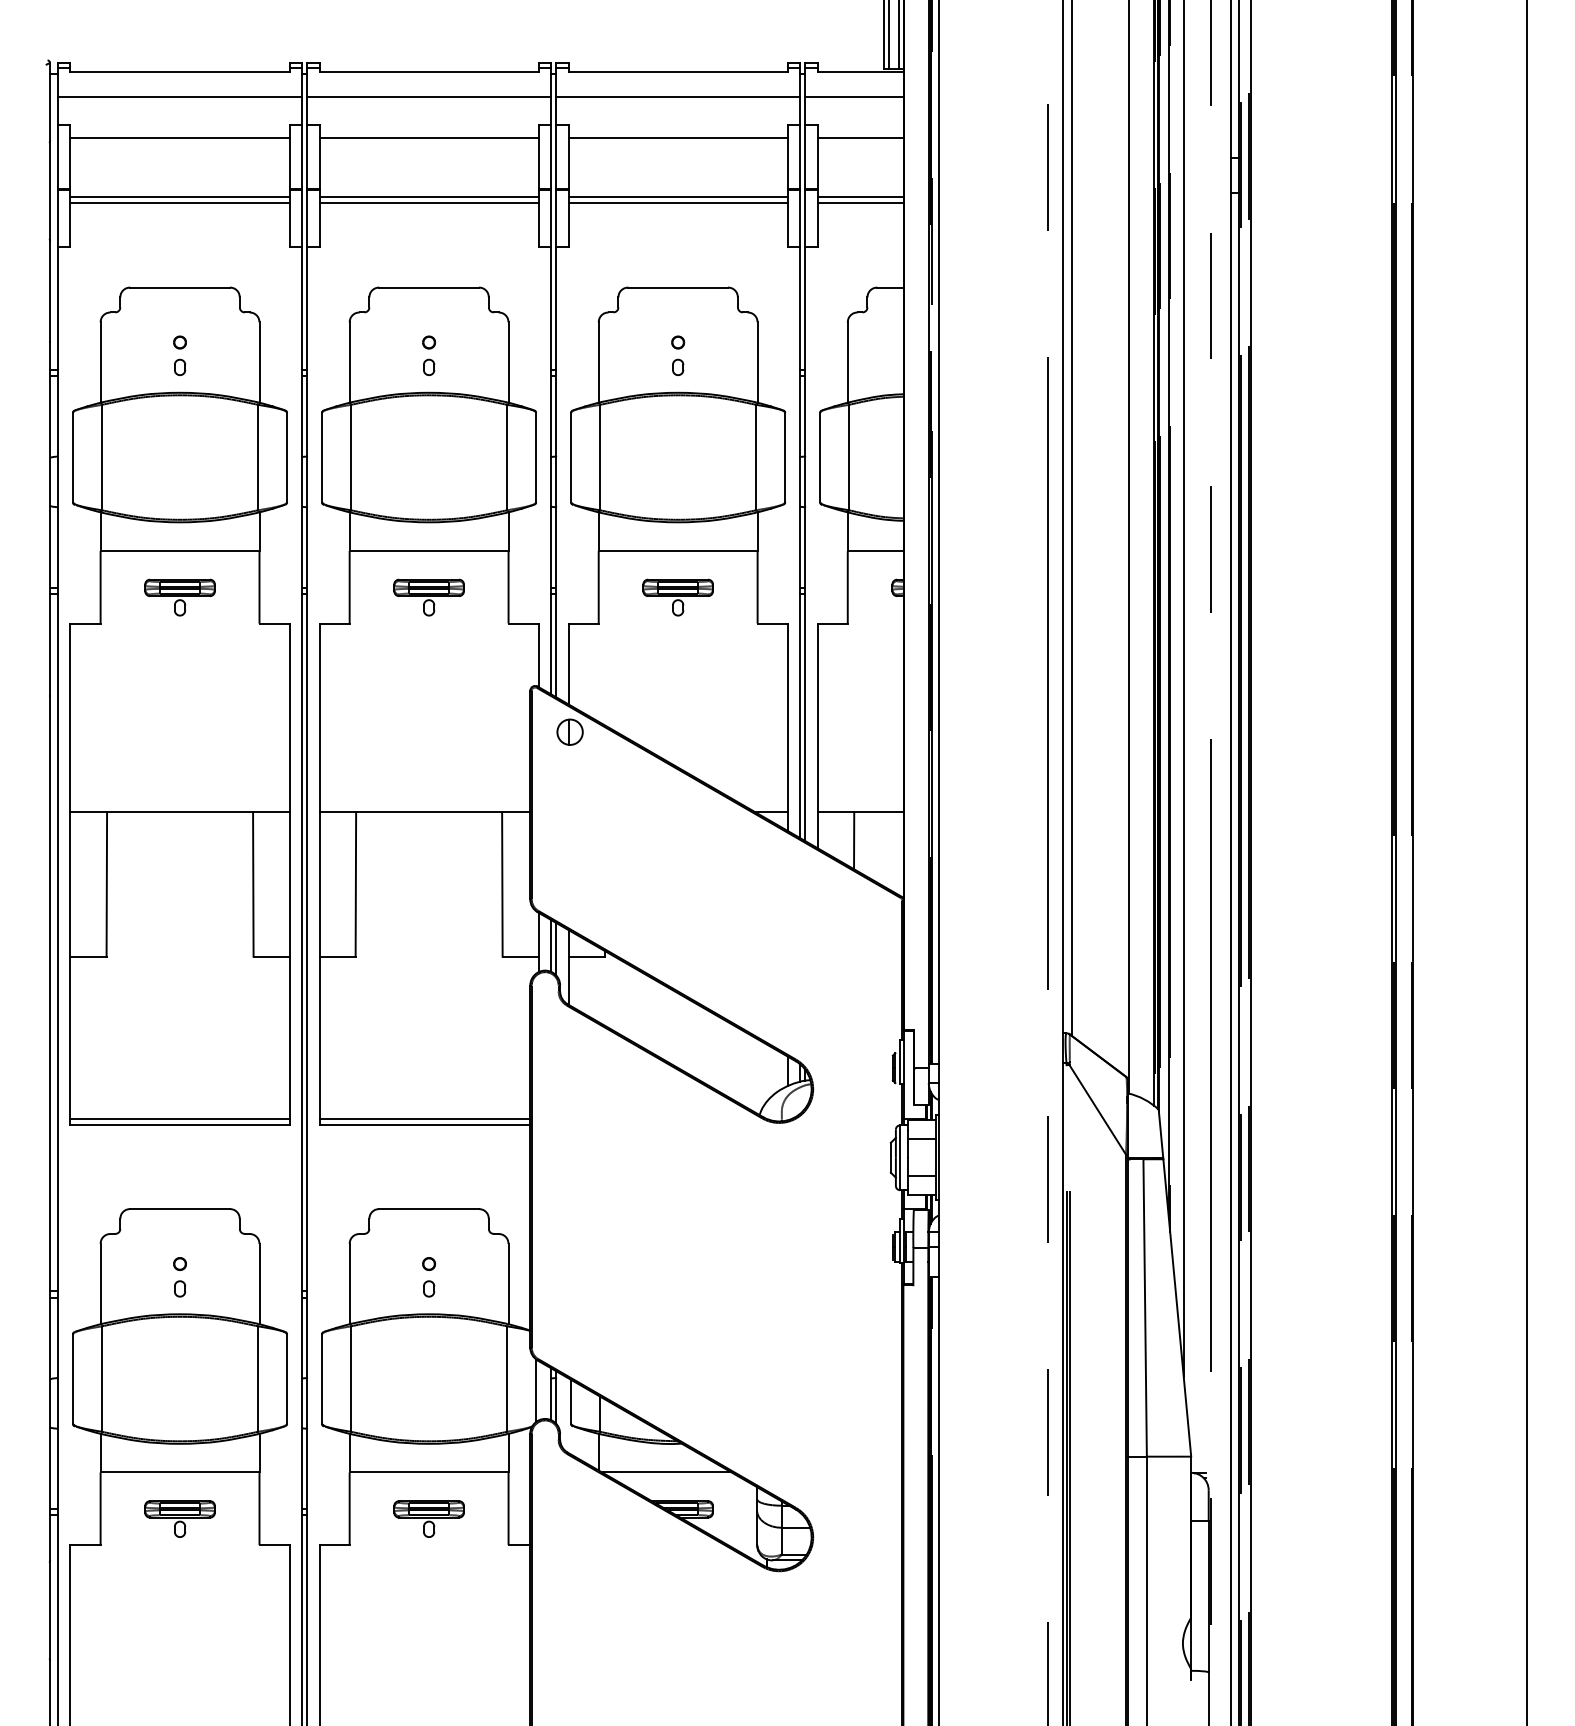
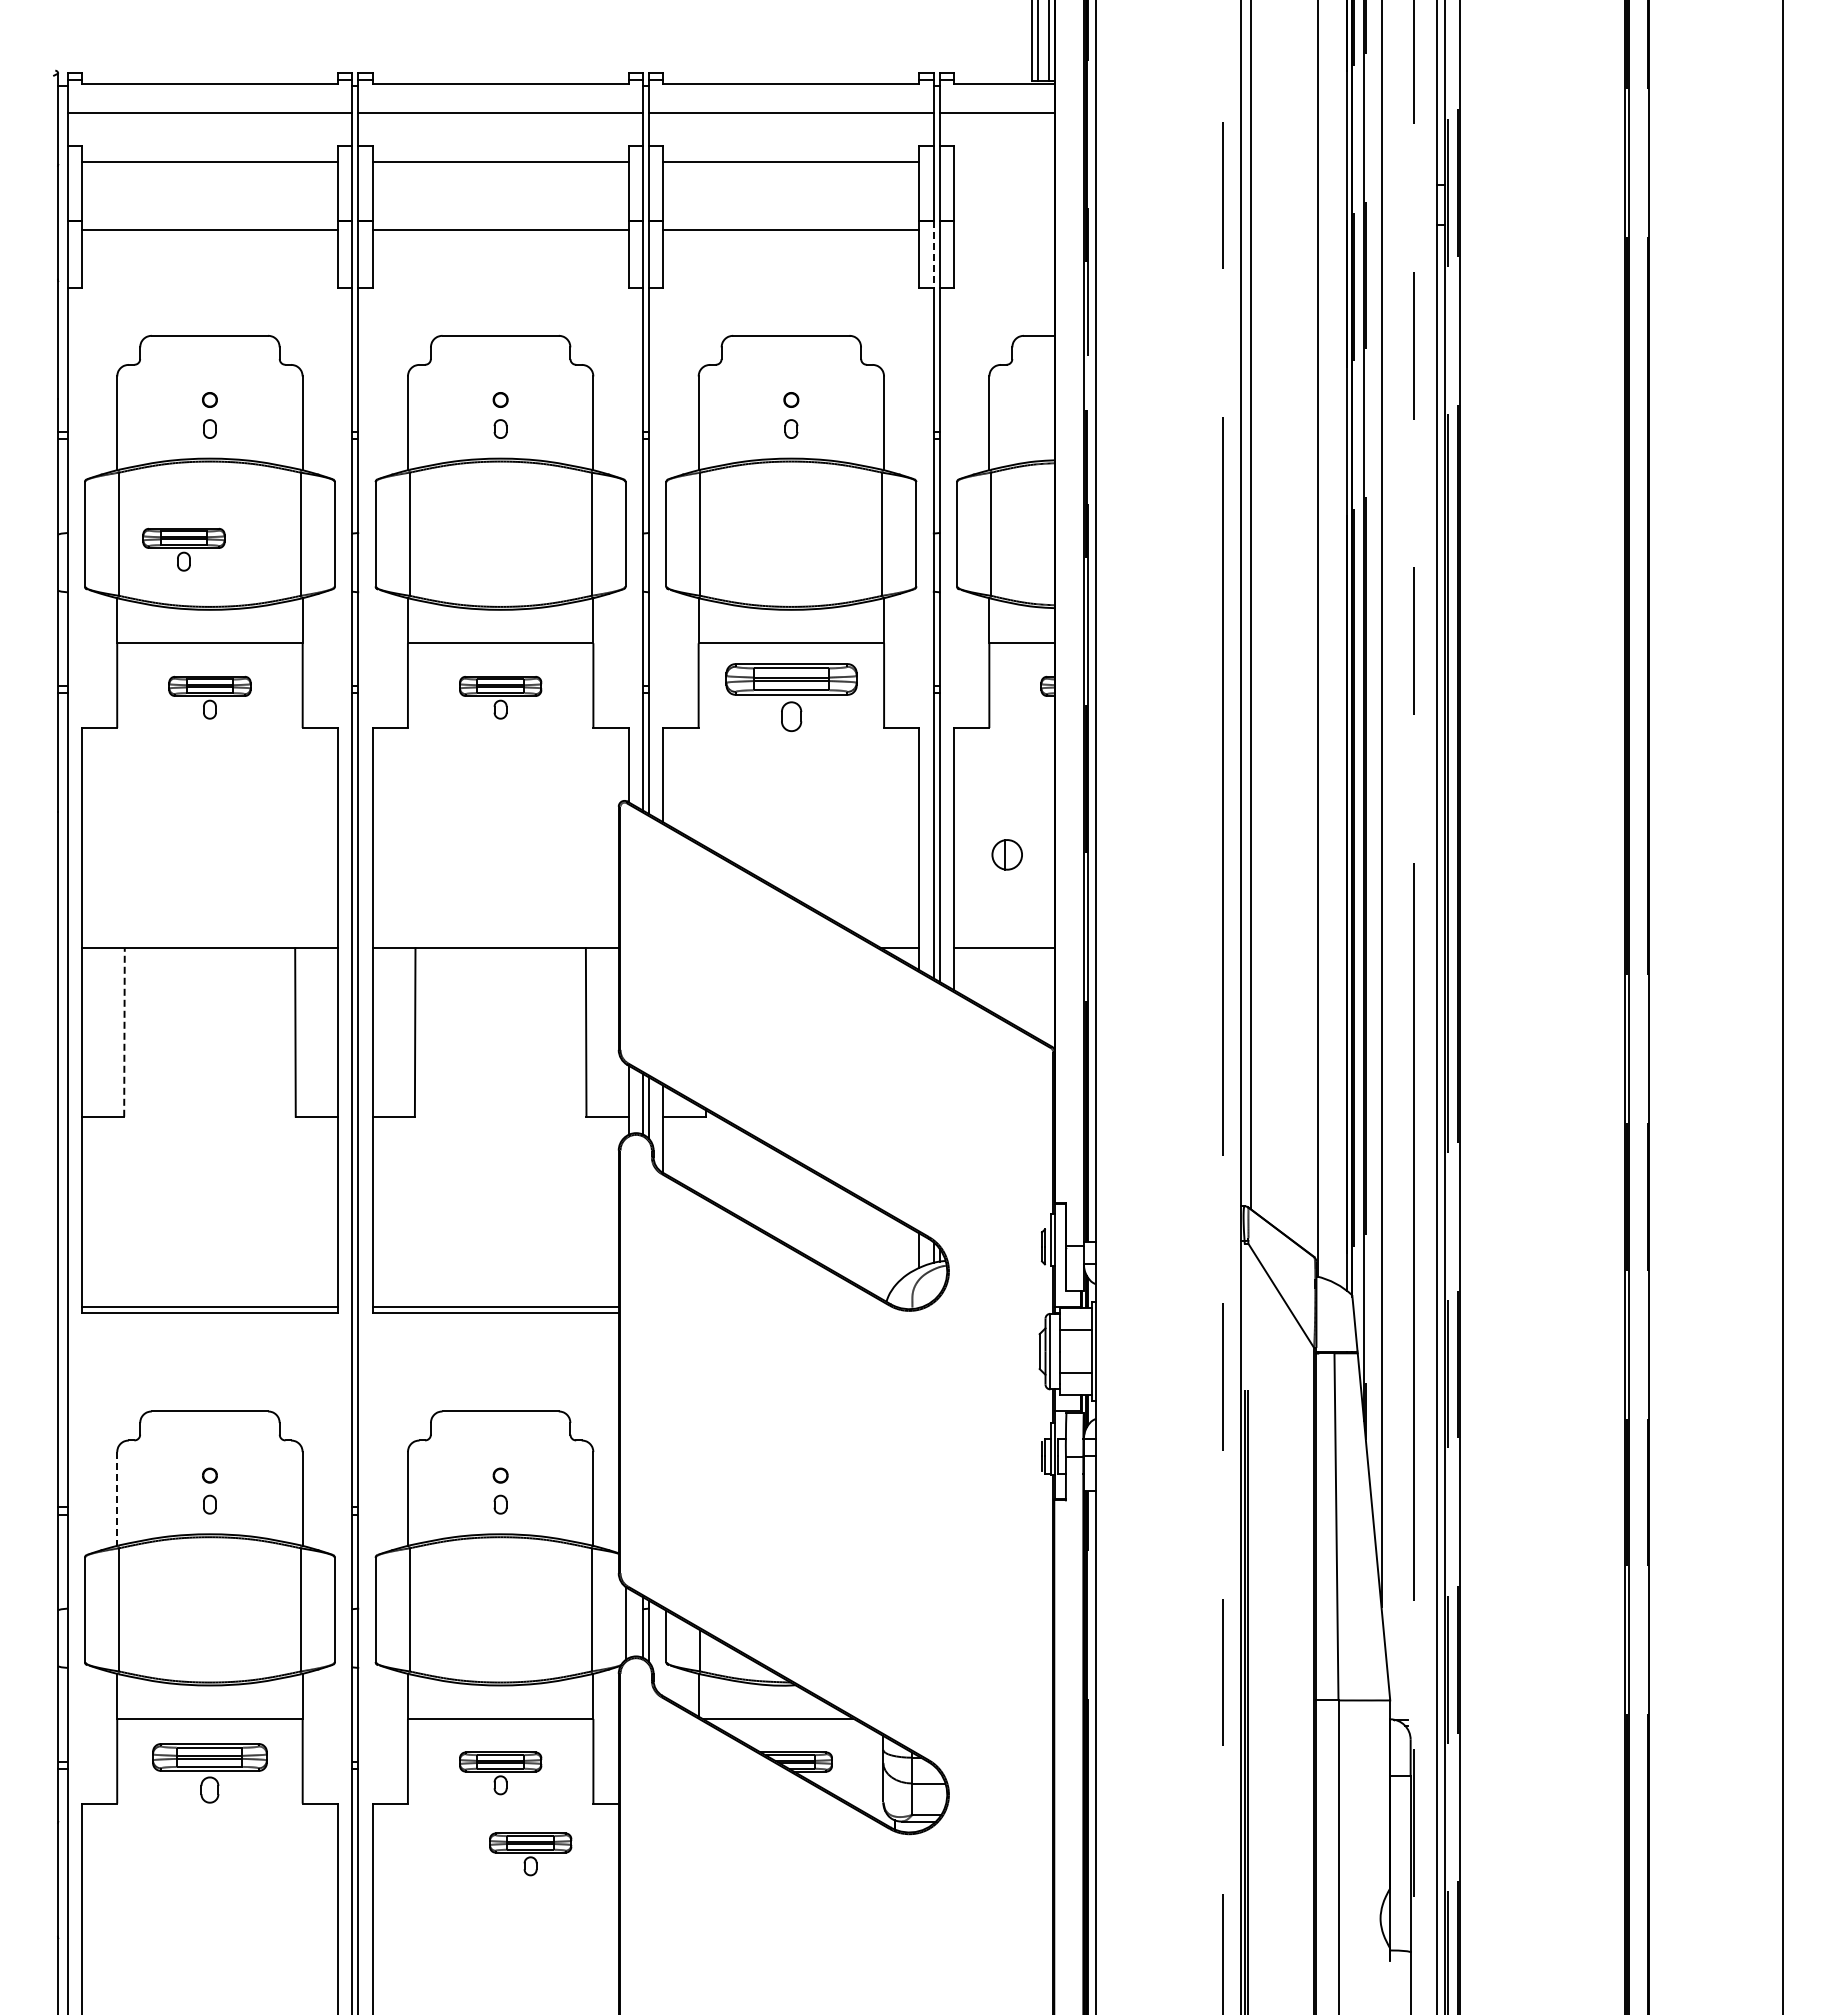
line: (860, 138) -> (1004, 161), removed
line: (860, 196) -> (1004, 229), removed
line: (179, 203) -> (209, 237), removed
line: (428, 203) -> (500, 237), removed
line: (678, 203) -> (791, 237), removed
line: (860, 203) -> (1004, 237), removed
line: (799, 218) -> (933, 255), solid -> dashed
part: (157, 470) -> (183, 549), added
part: (677, 597) -> (790, 697), size x1.6
part: (569, 731) -> (1006, 854), moved
line: (853, 840) -> (996, 981), removed
line: (106, 883) -> (124, 1031), solid -> dashed
line: (100, 1284) -> (117, 1499), solid -> dashed
part: (179, 1519) -> (209, 1773), size x1.4
part: (454, 1588) -> (530, 1854), added

